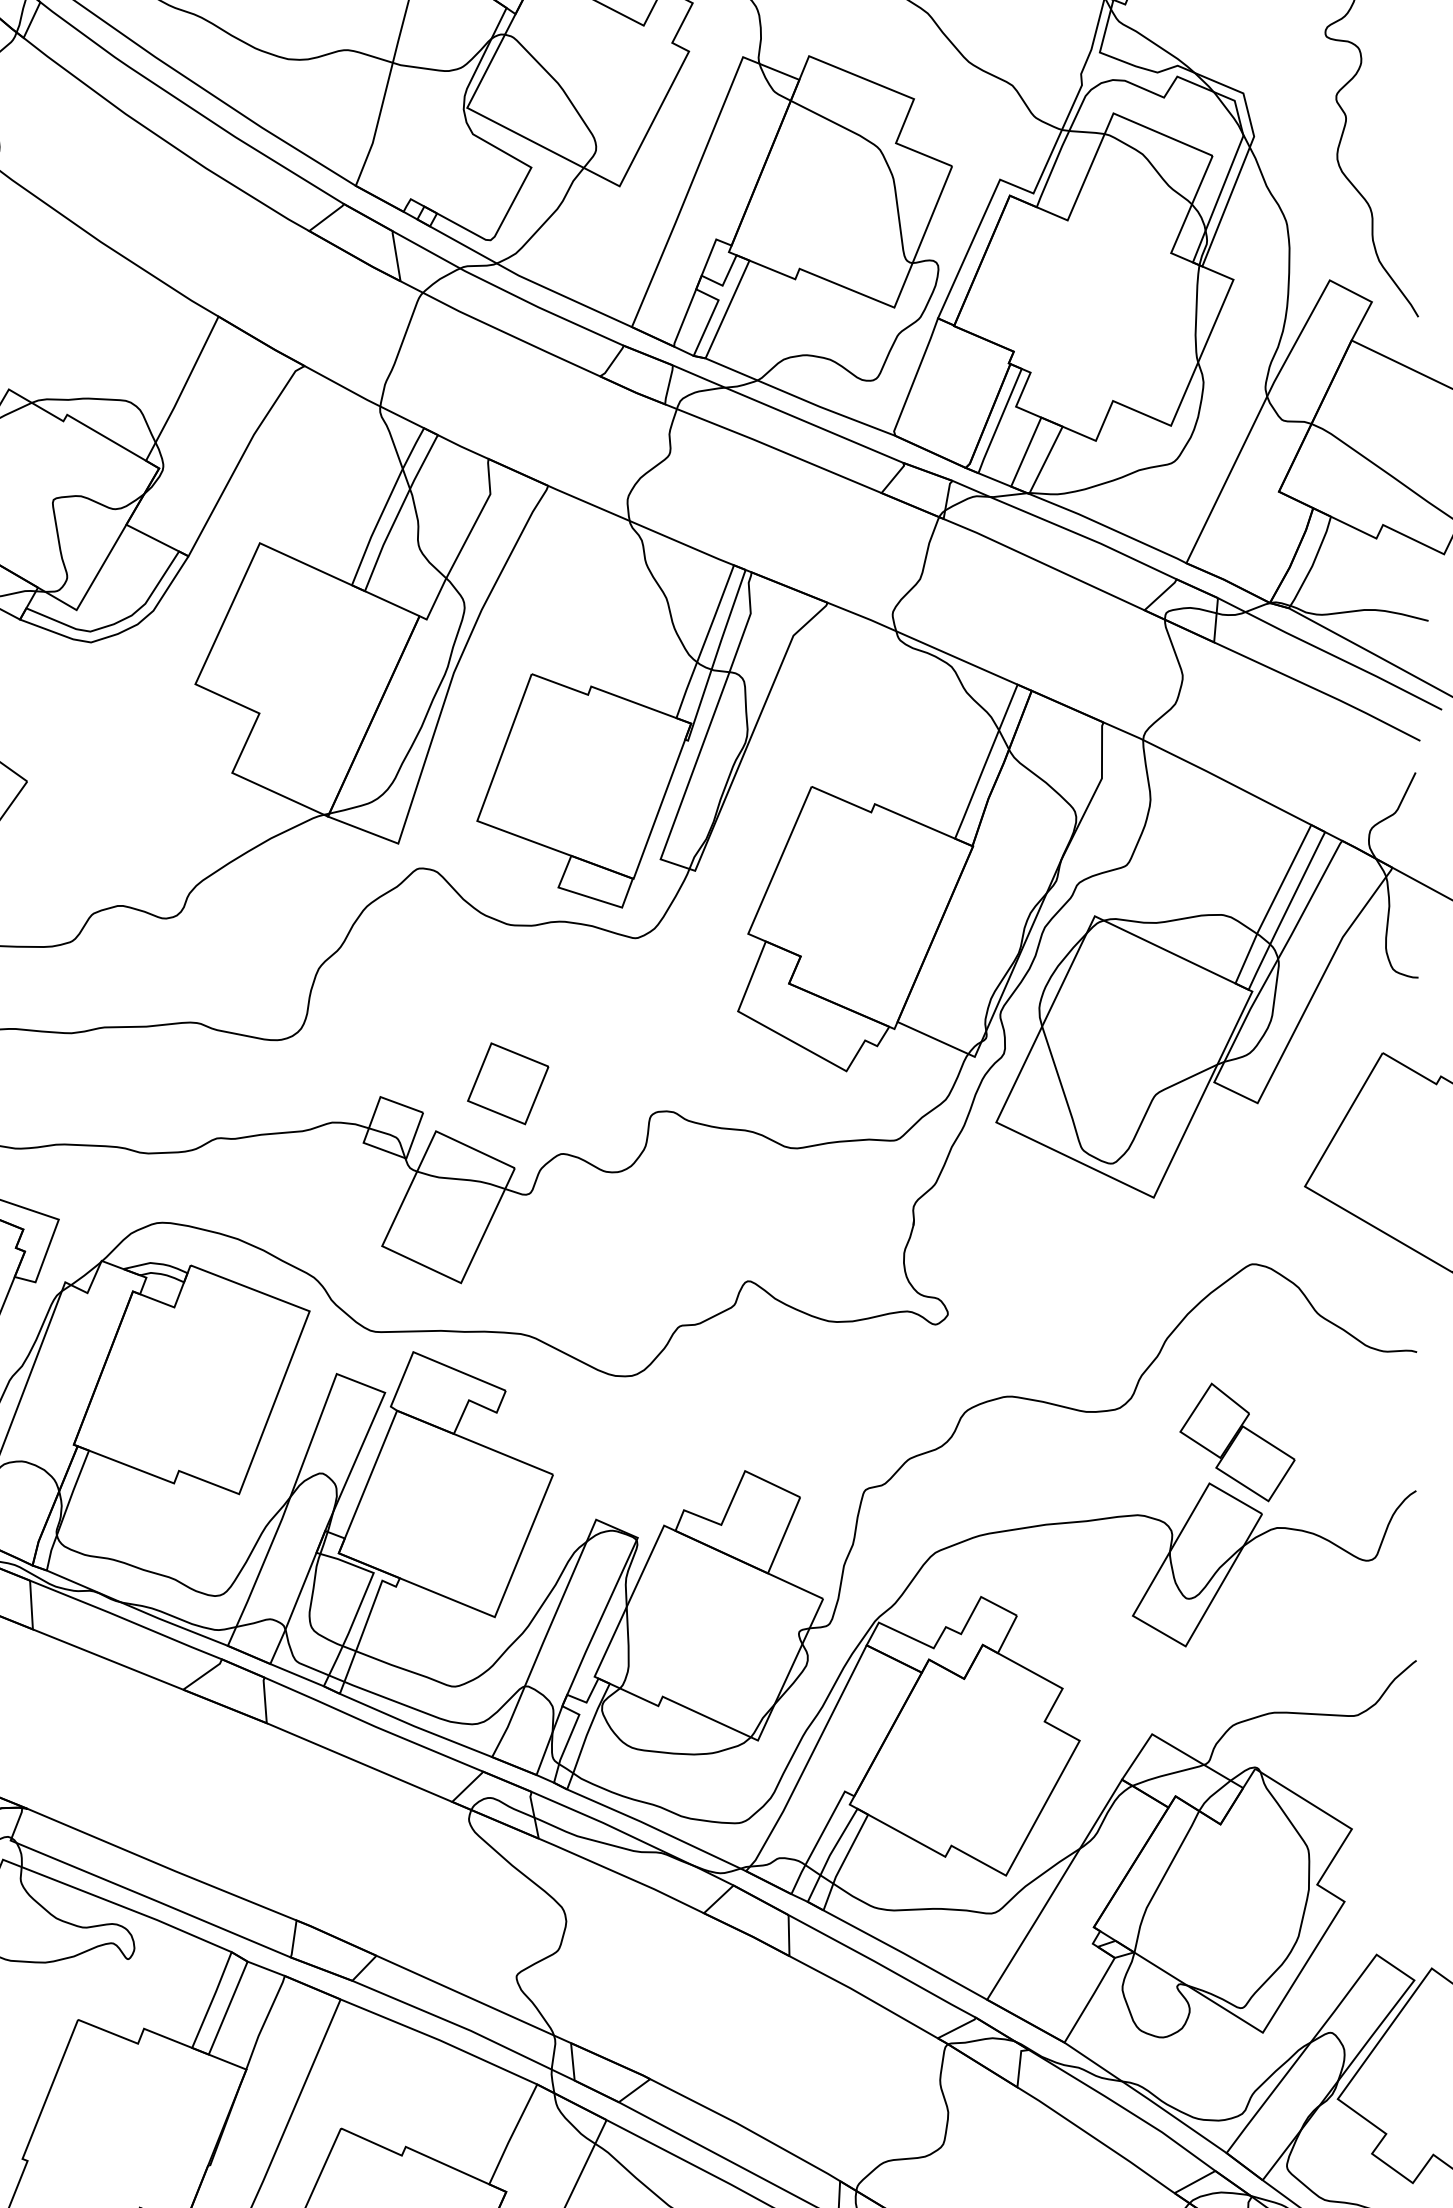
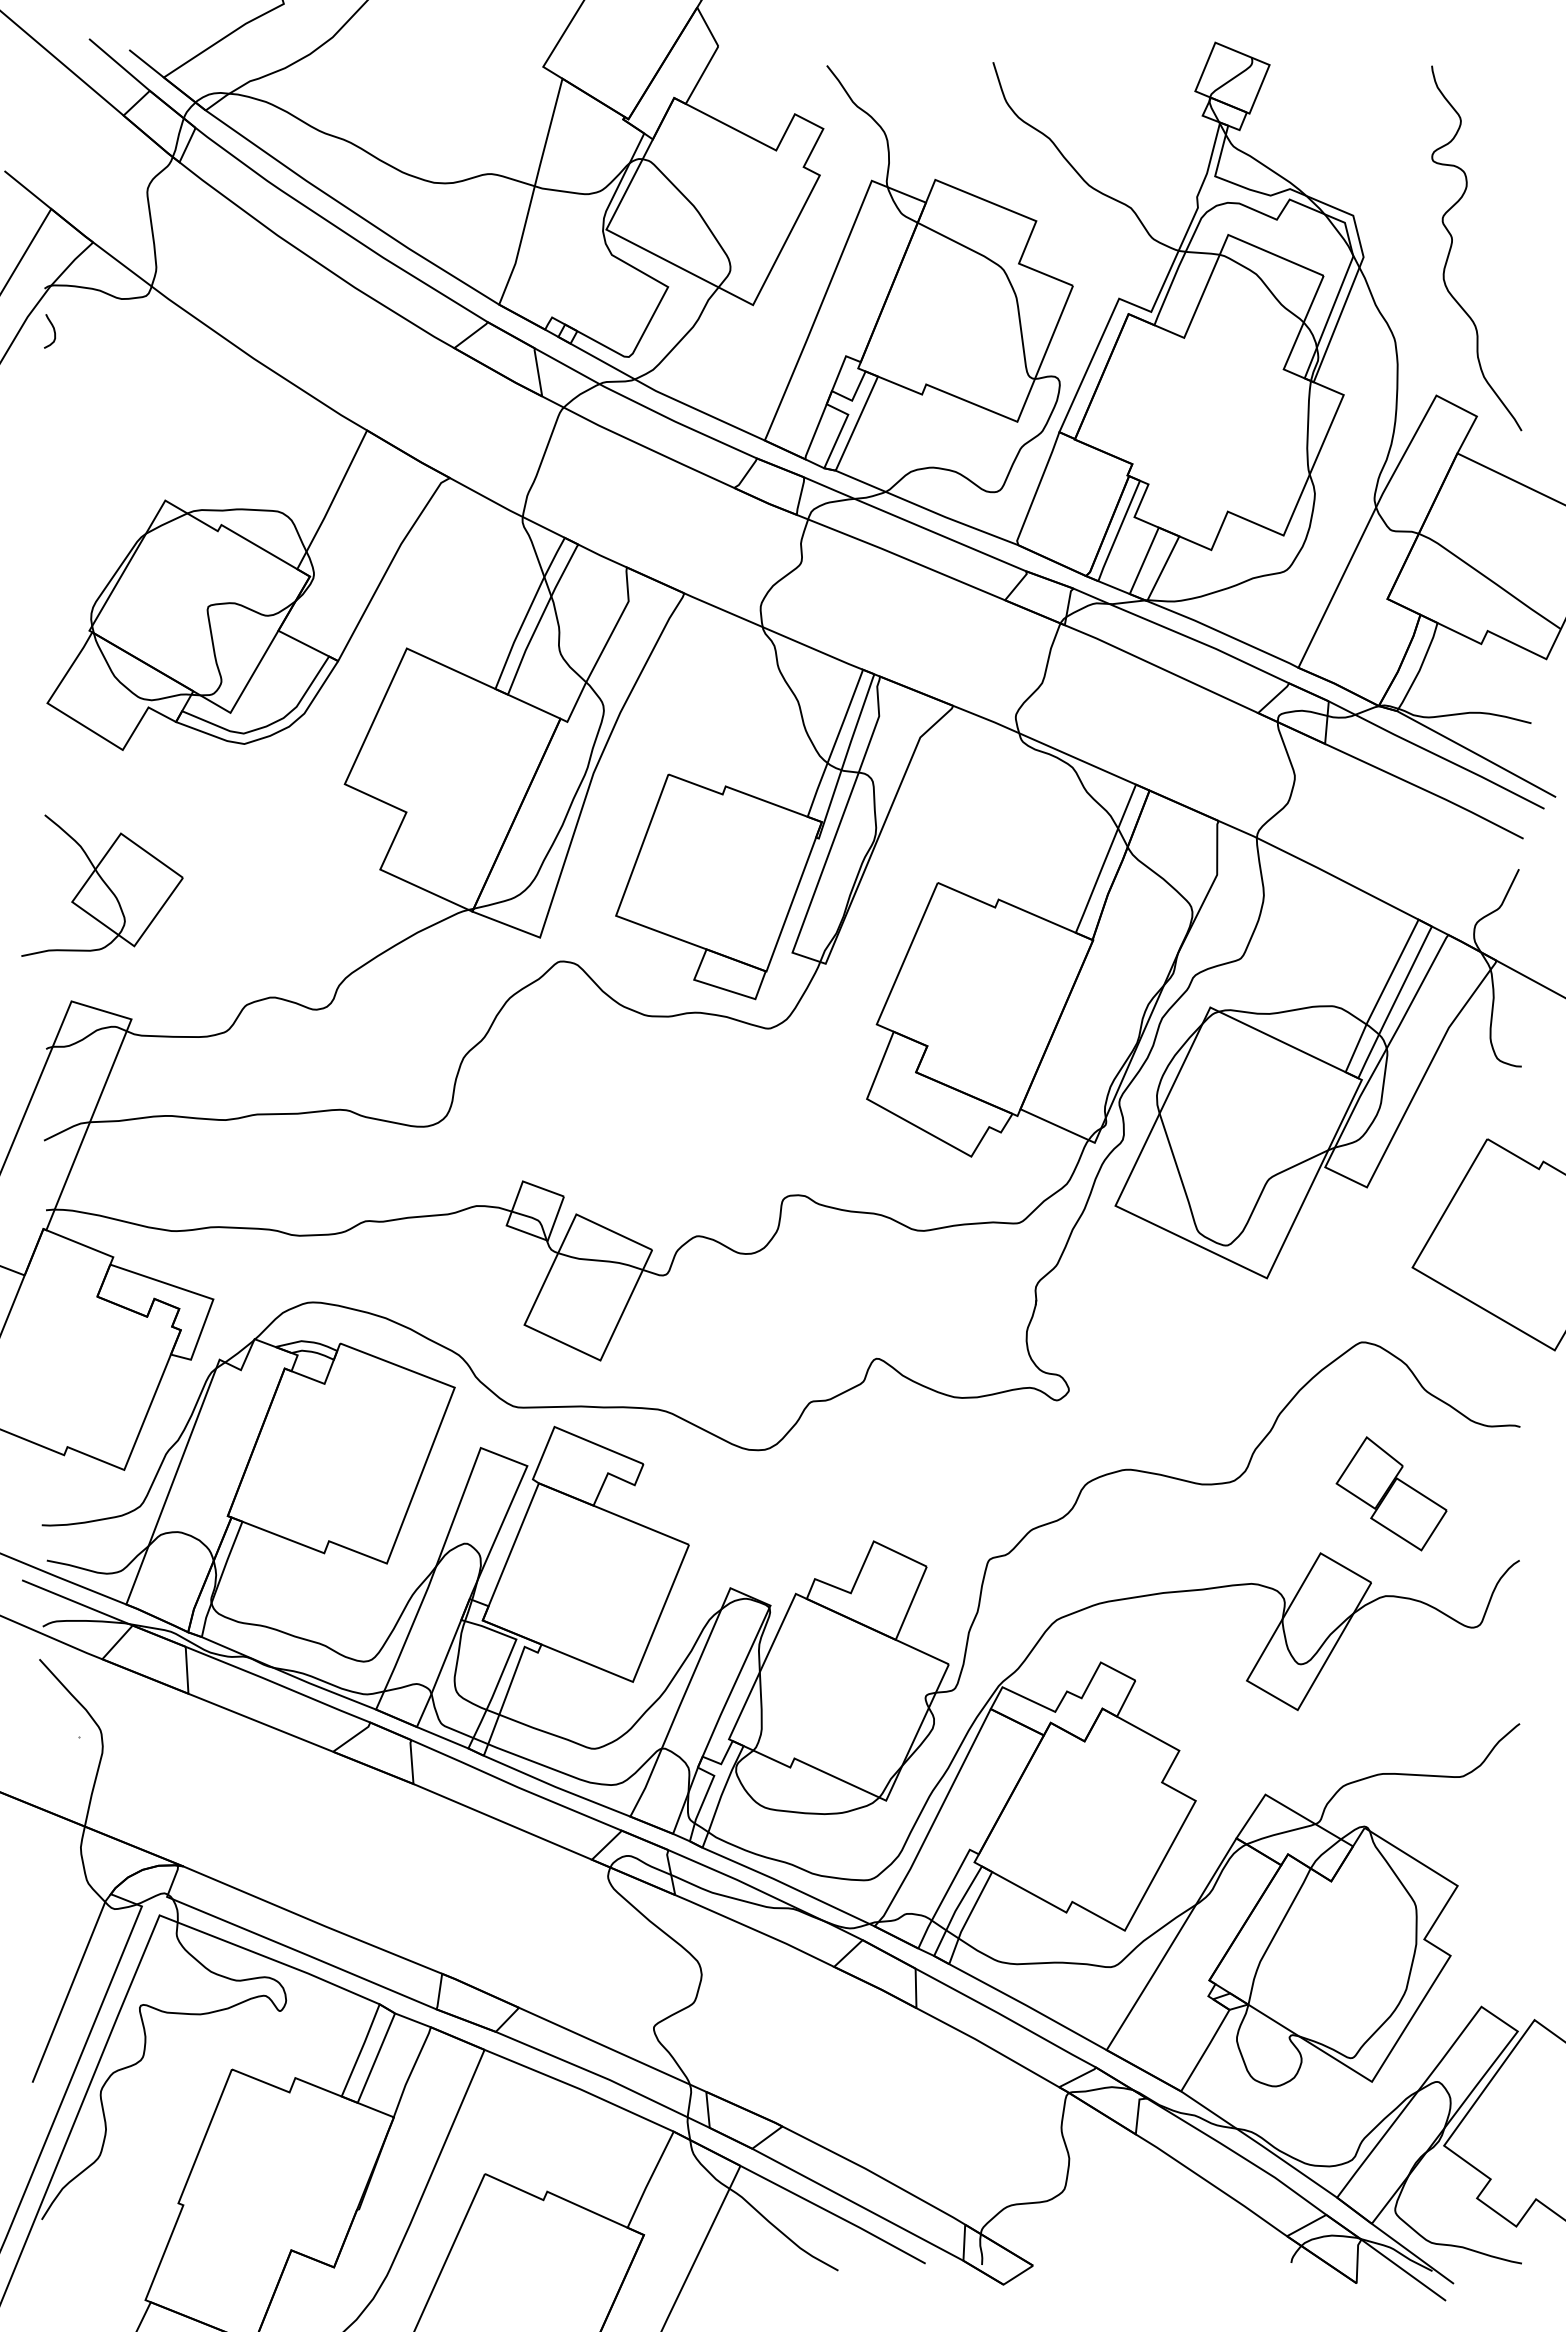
part: (507, 1083) -> (645, 1168), removed
part: (1237, 1442) -> (1391, 1493), moved

